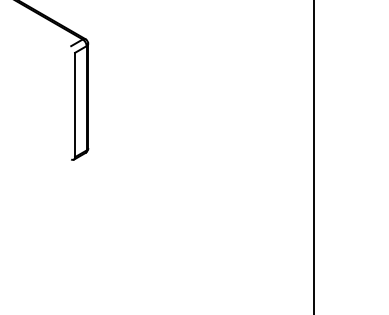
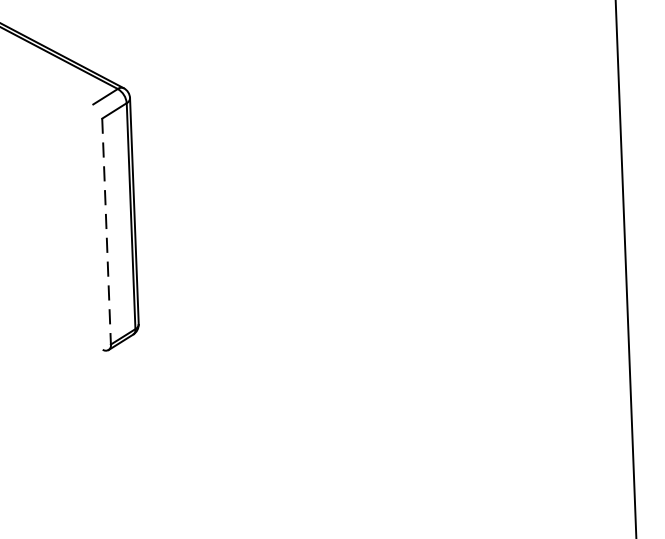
line: (75, 105) -> (107, 232), solid -> dashed

